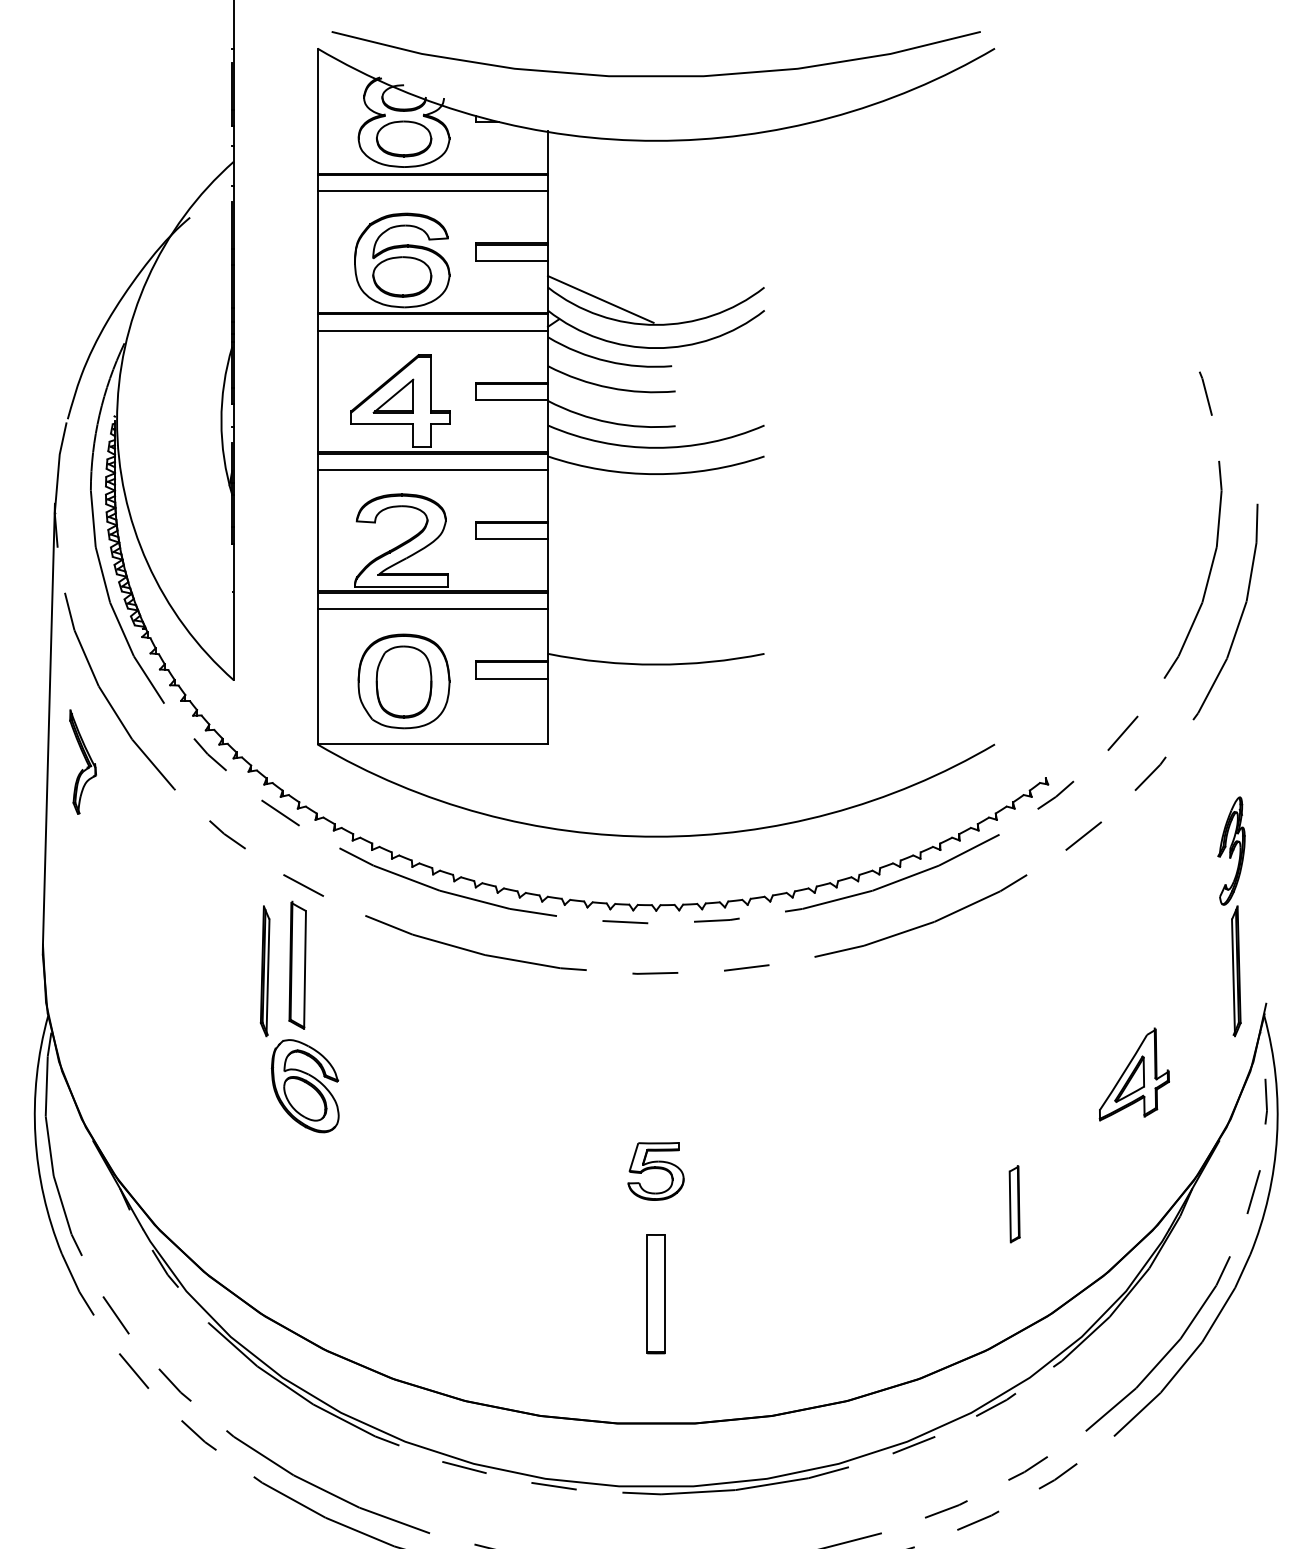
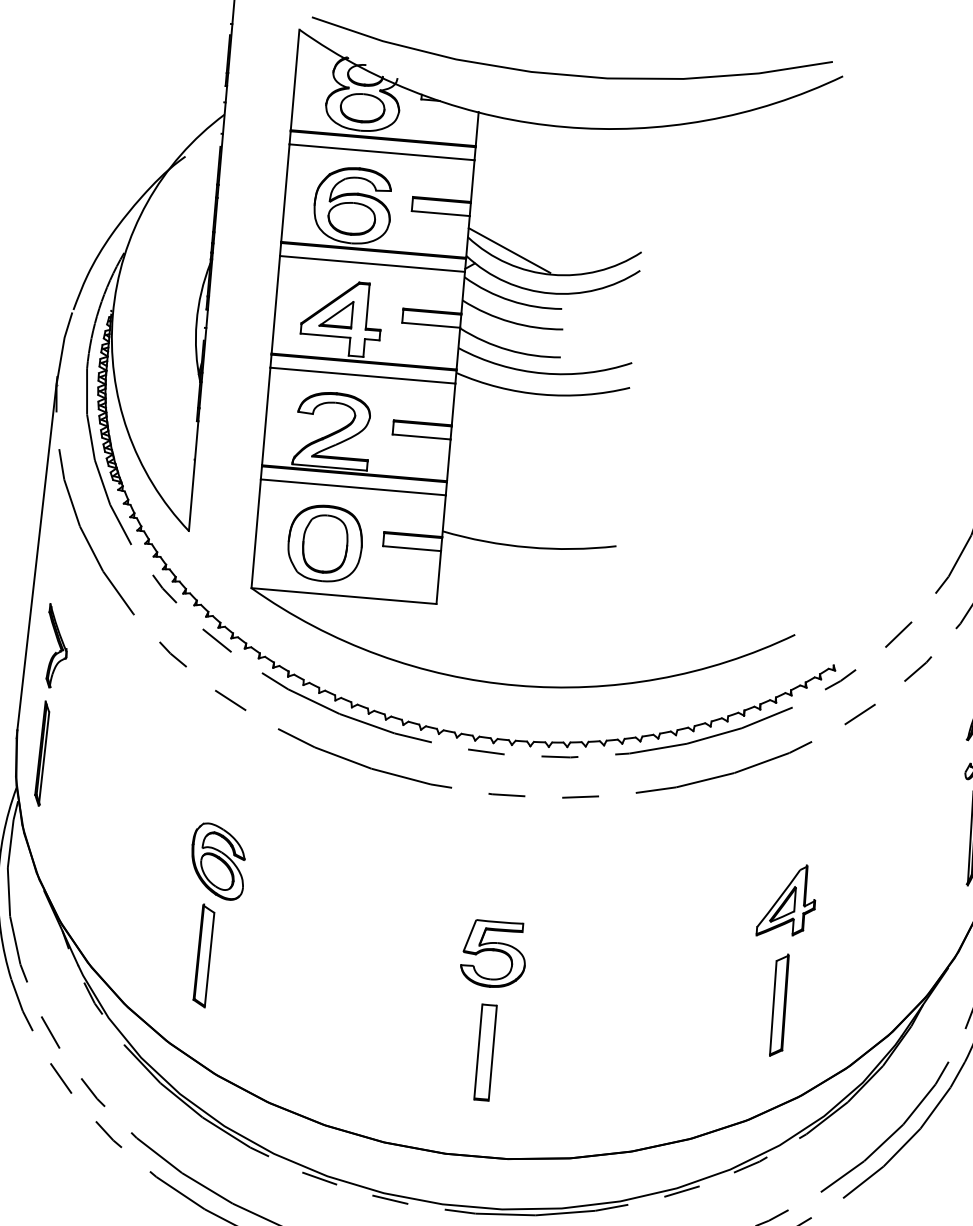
part: (82, 761) -> (56, 645), moved
part: (297, 964) -> (203, 955), moved
part: (264, 971) -> (41, 753), moved
part: (1133, 1074) -> (786, 900), moved
part: (655, 1171) -> (493, 954), size x1.43
part: (1014, 1203) -> (779, 1004), size x1.67

